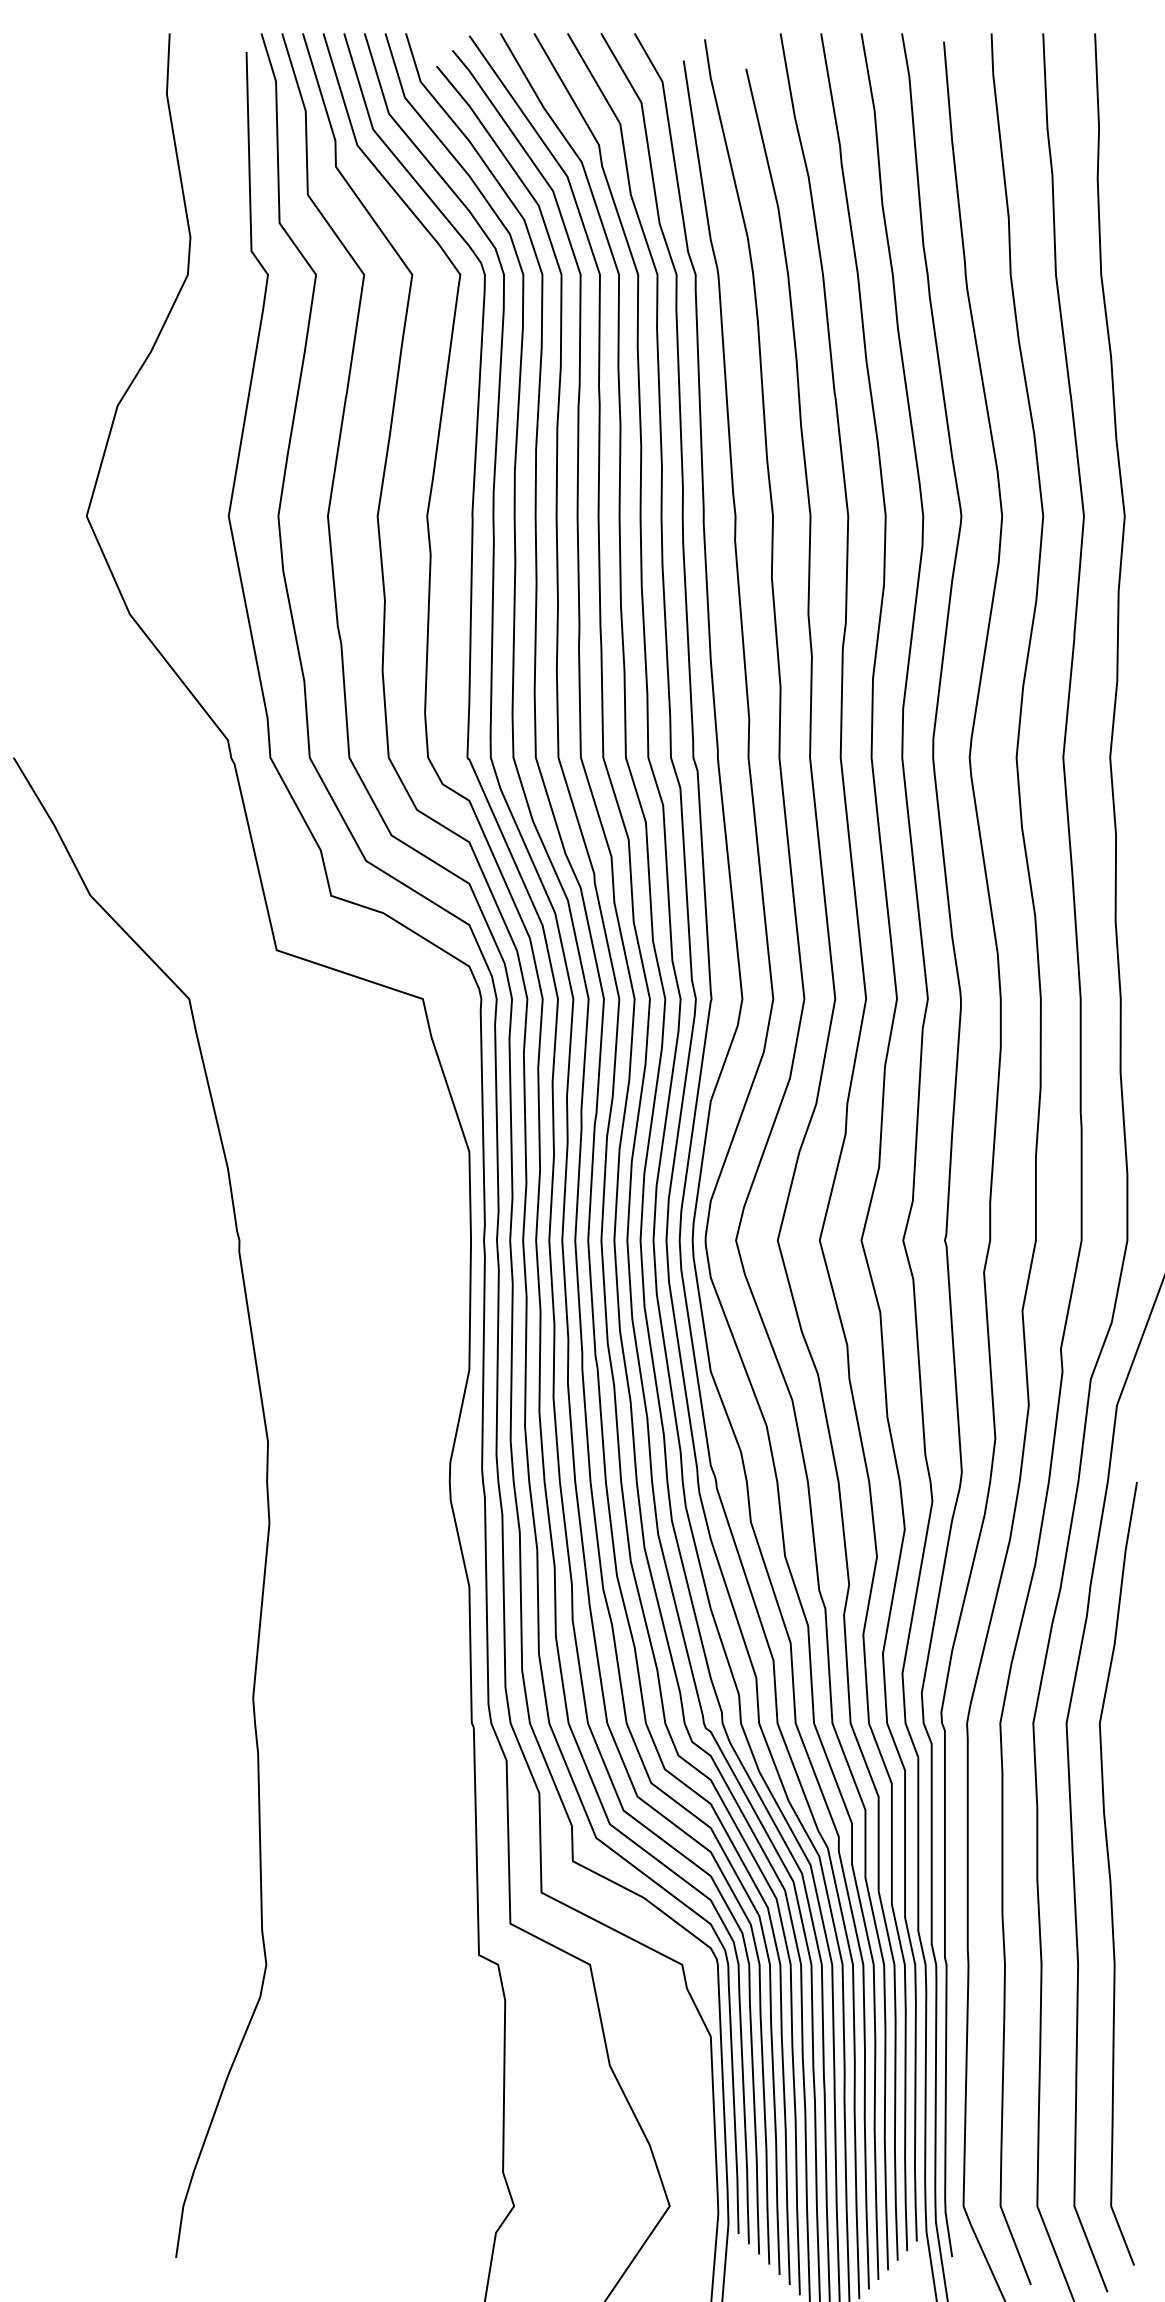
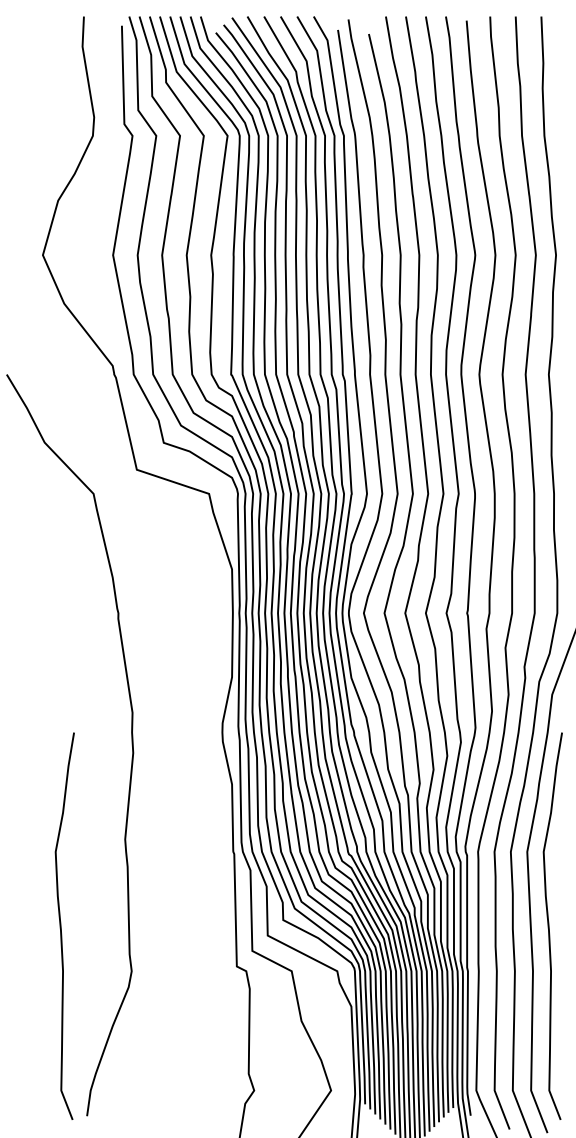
curve: (124, 1872) -> (61, 925), added

